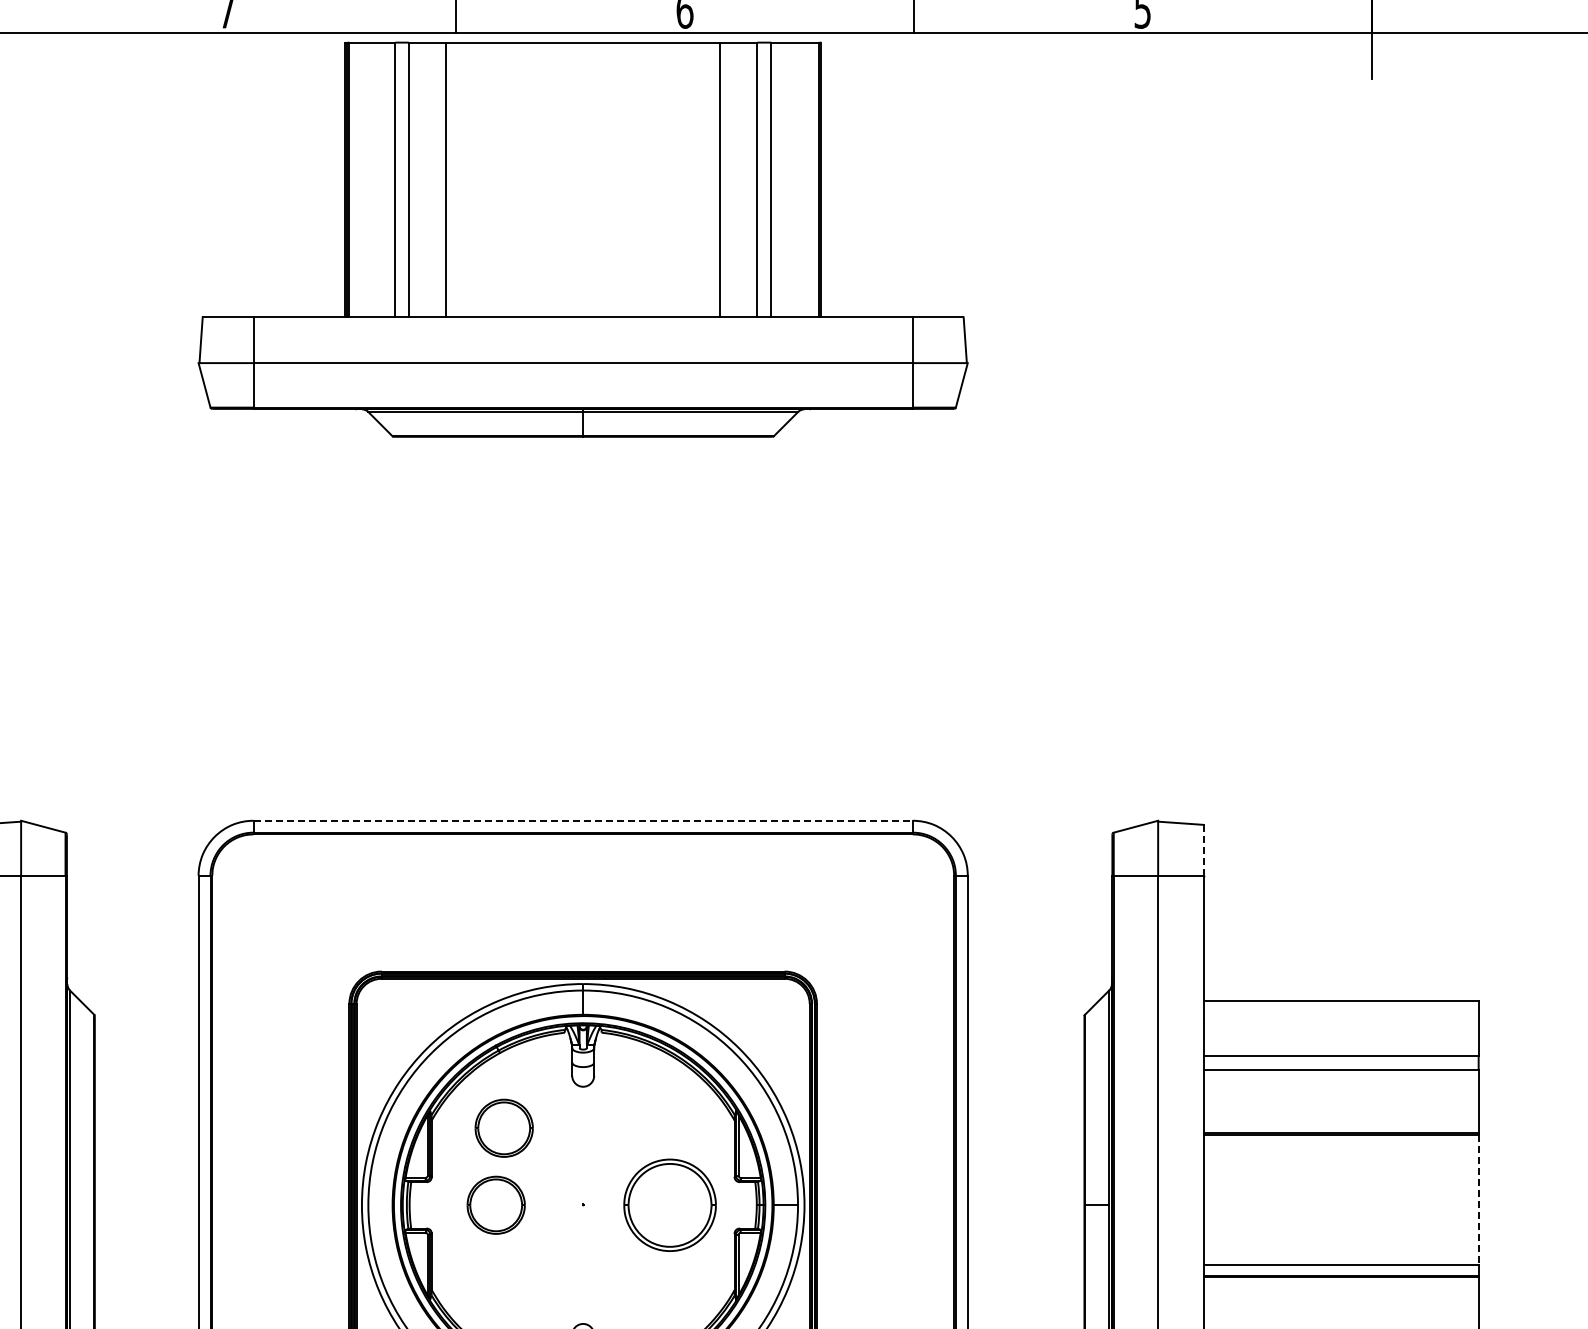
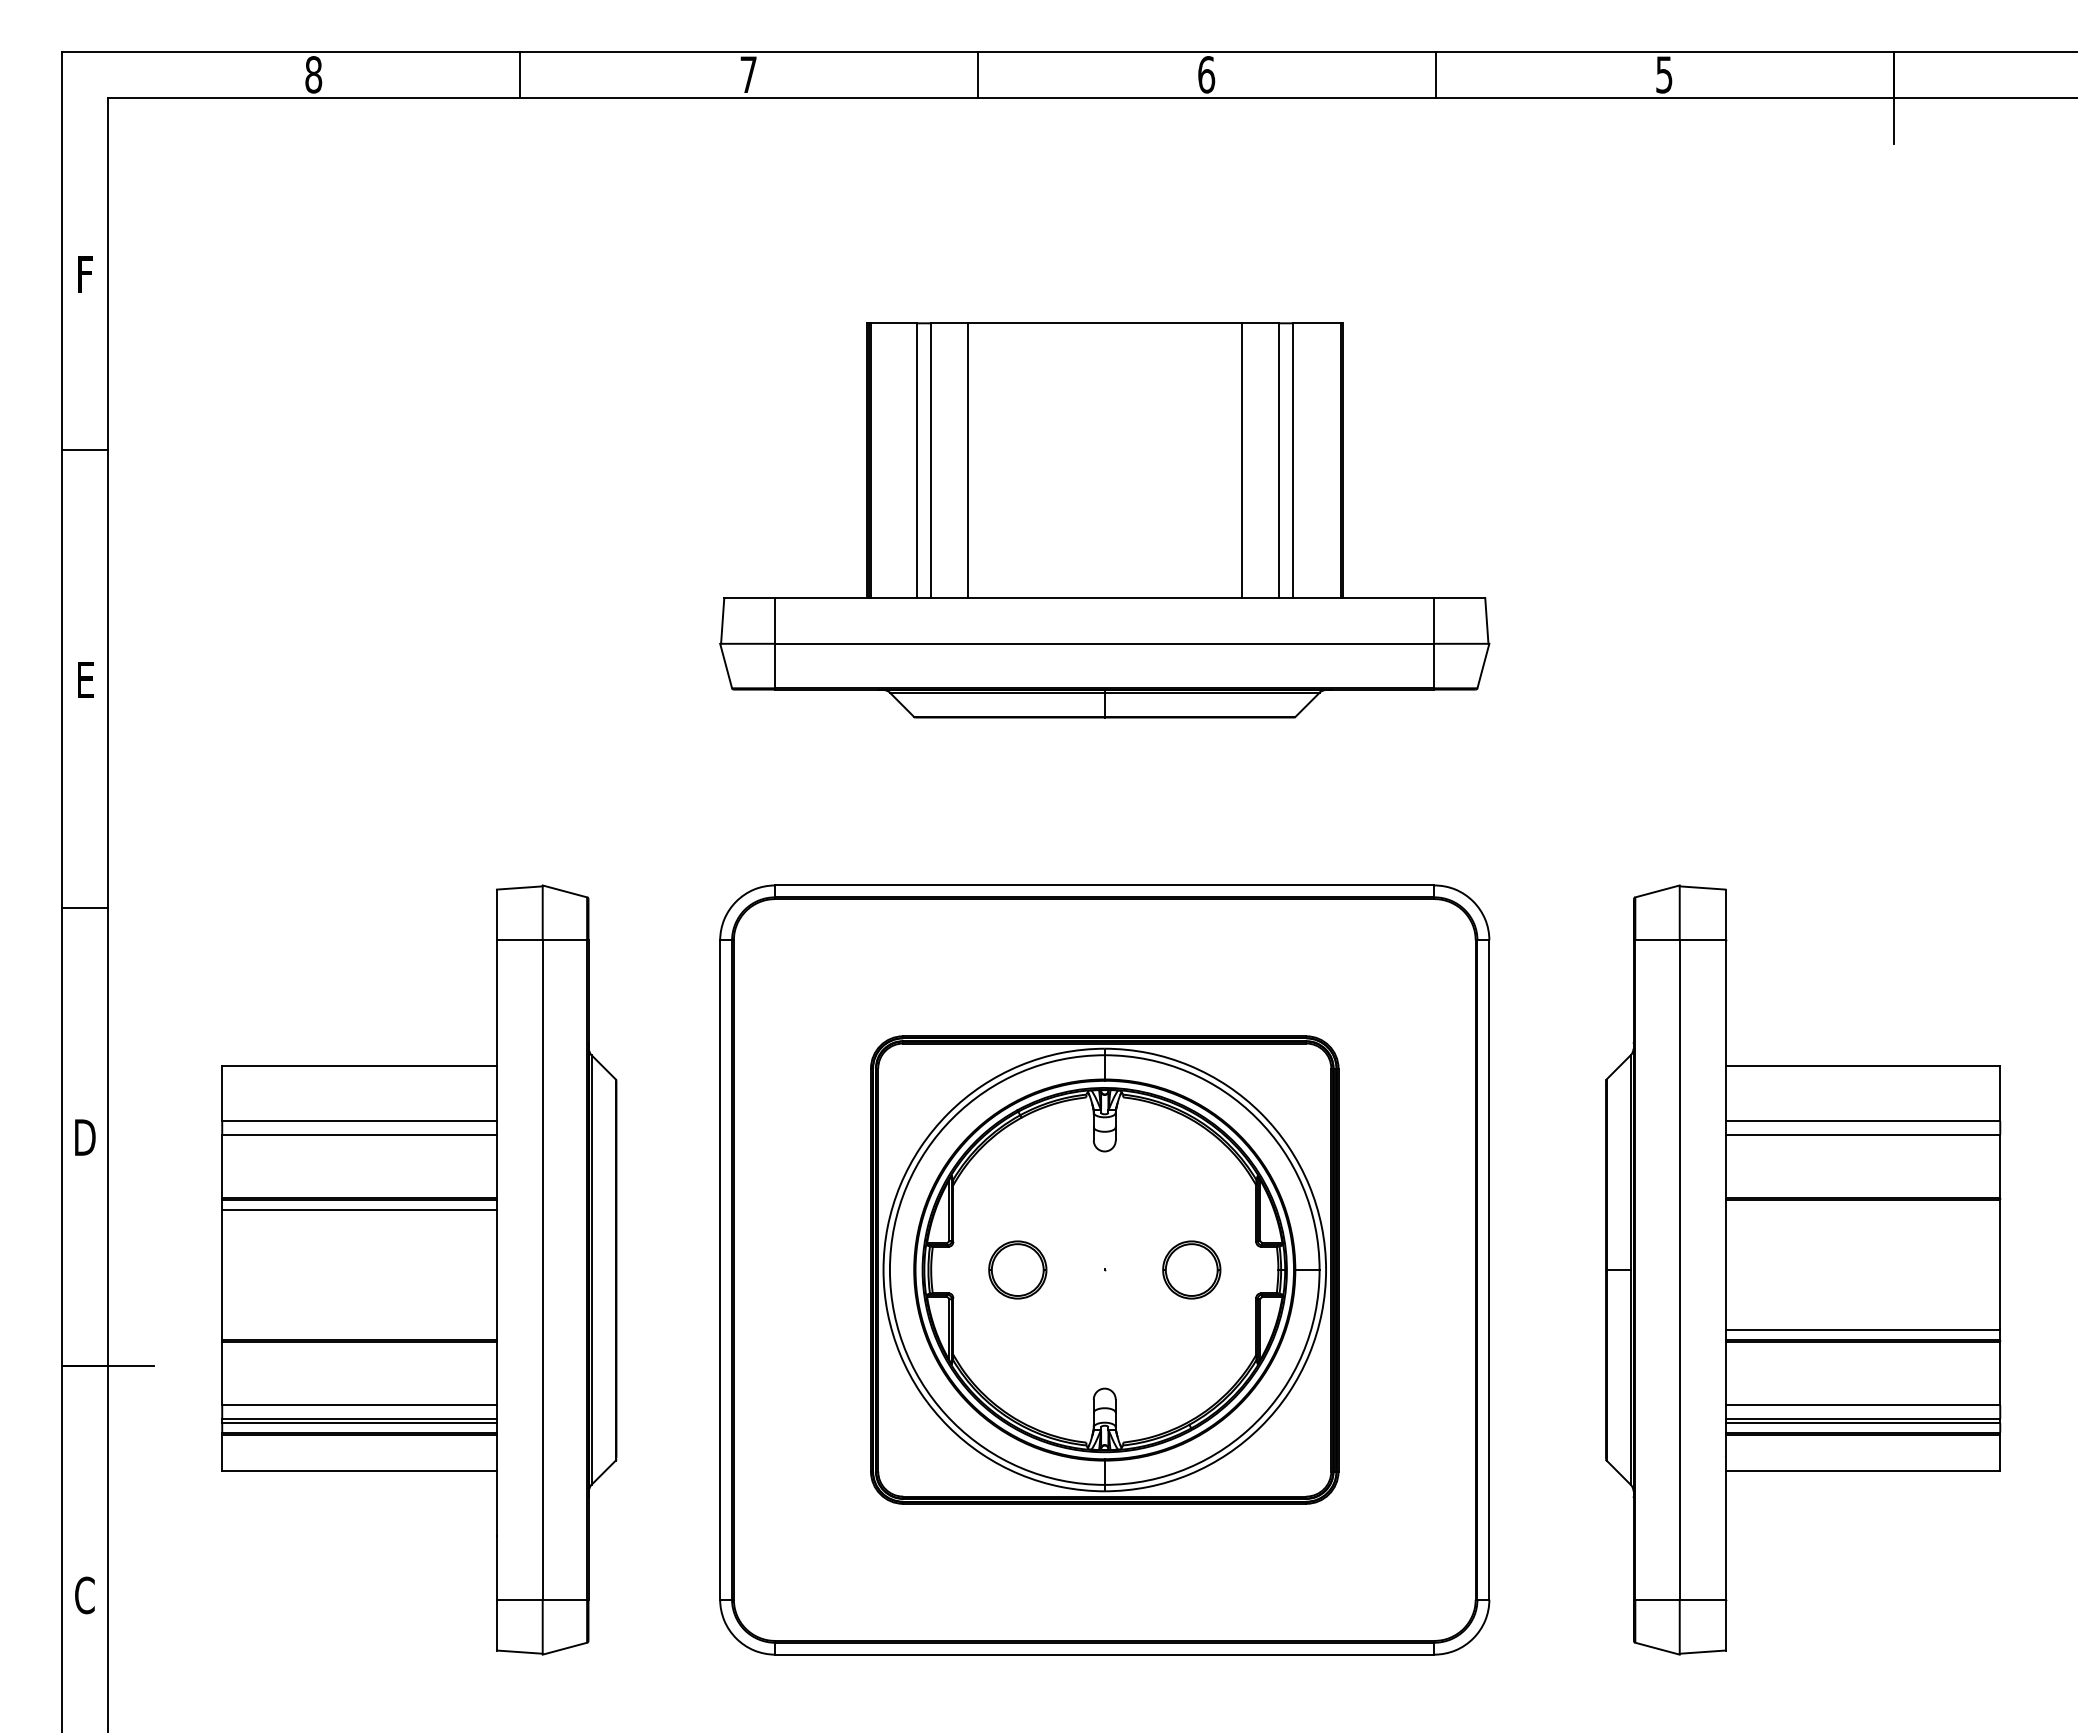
part: (582, 239) -> (1104, 520), moved
line: (582, 820) -> (1104, 885), dashed -> solid
line: (1203, 850) -> (1725, 915), dashed -> solid
part: (503, 1127) -> (1025, 1192), removed
line: (1478, 1199) -> (2000, 1264), dashed -> solid
part: (669, 1204) -> (1191, 1269), size x0.62

